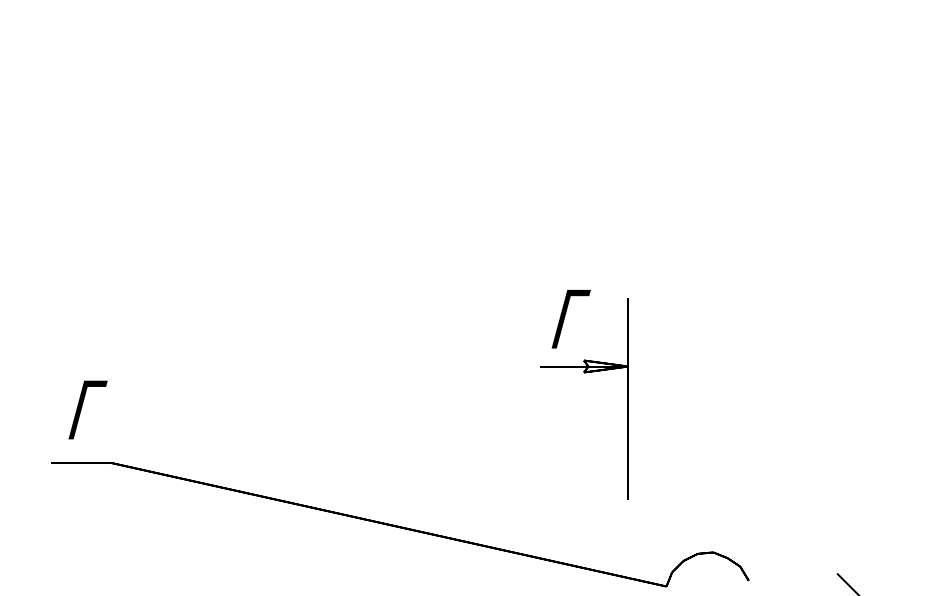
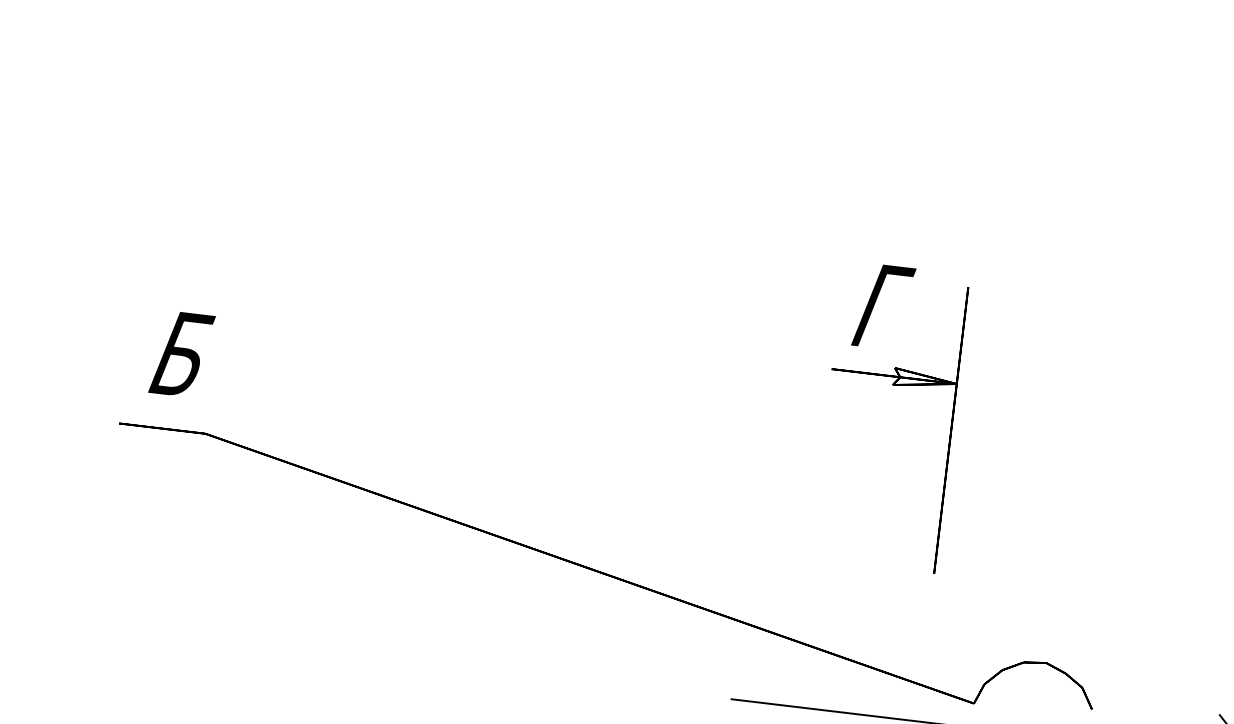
text: (91, 409) -> (185, 354), Г -> Б

